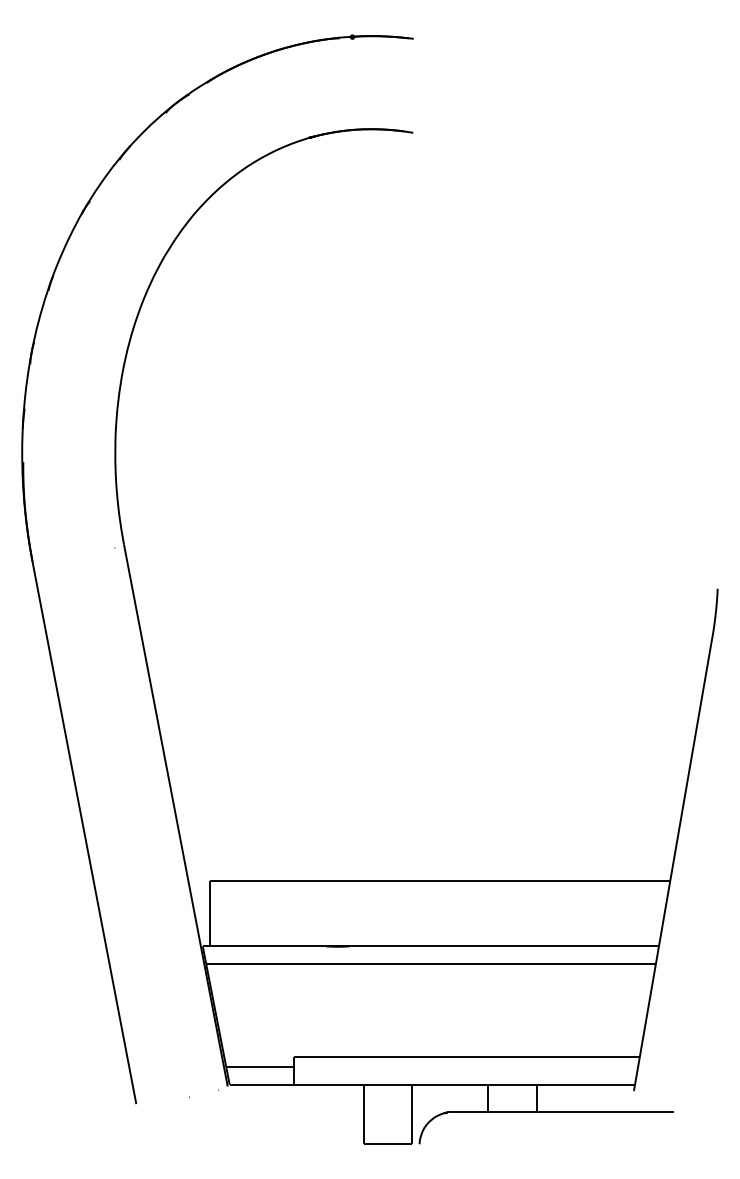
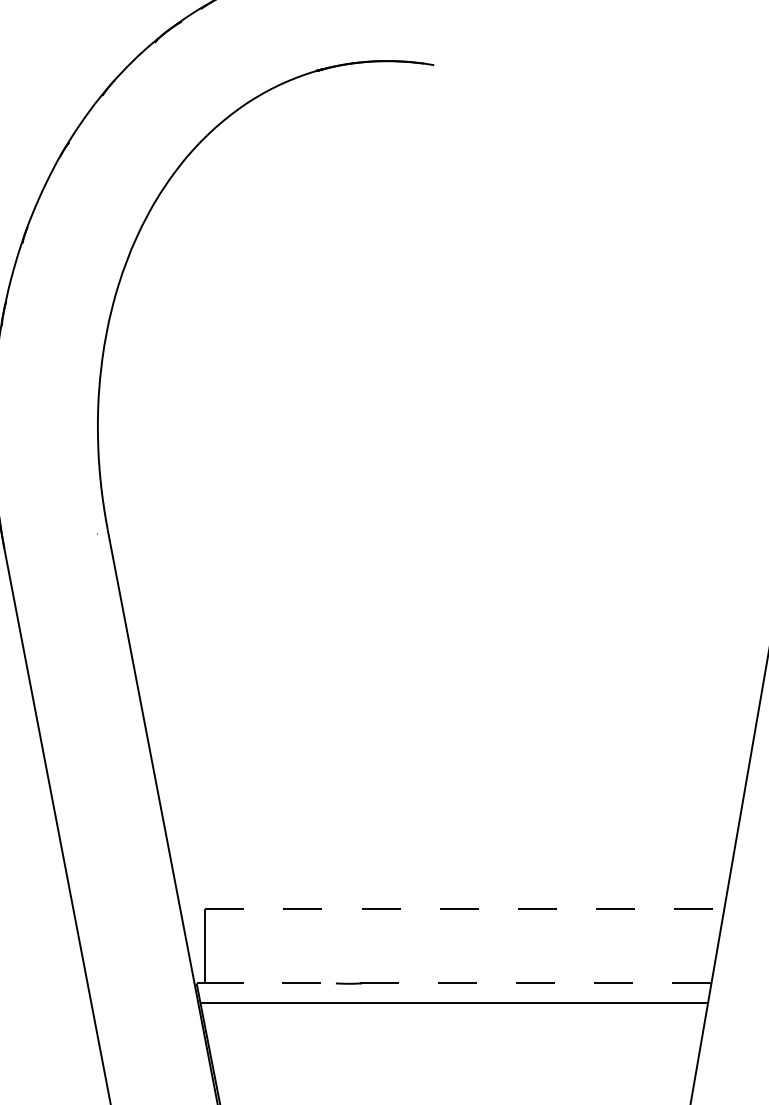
line: (440, 880) -> (464, 909), solid -> dashed
line: (451, 946) -> (477, 983), solid -> dashed

